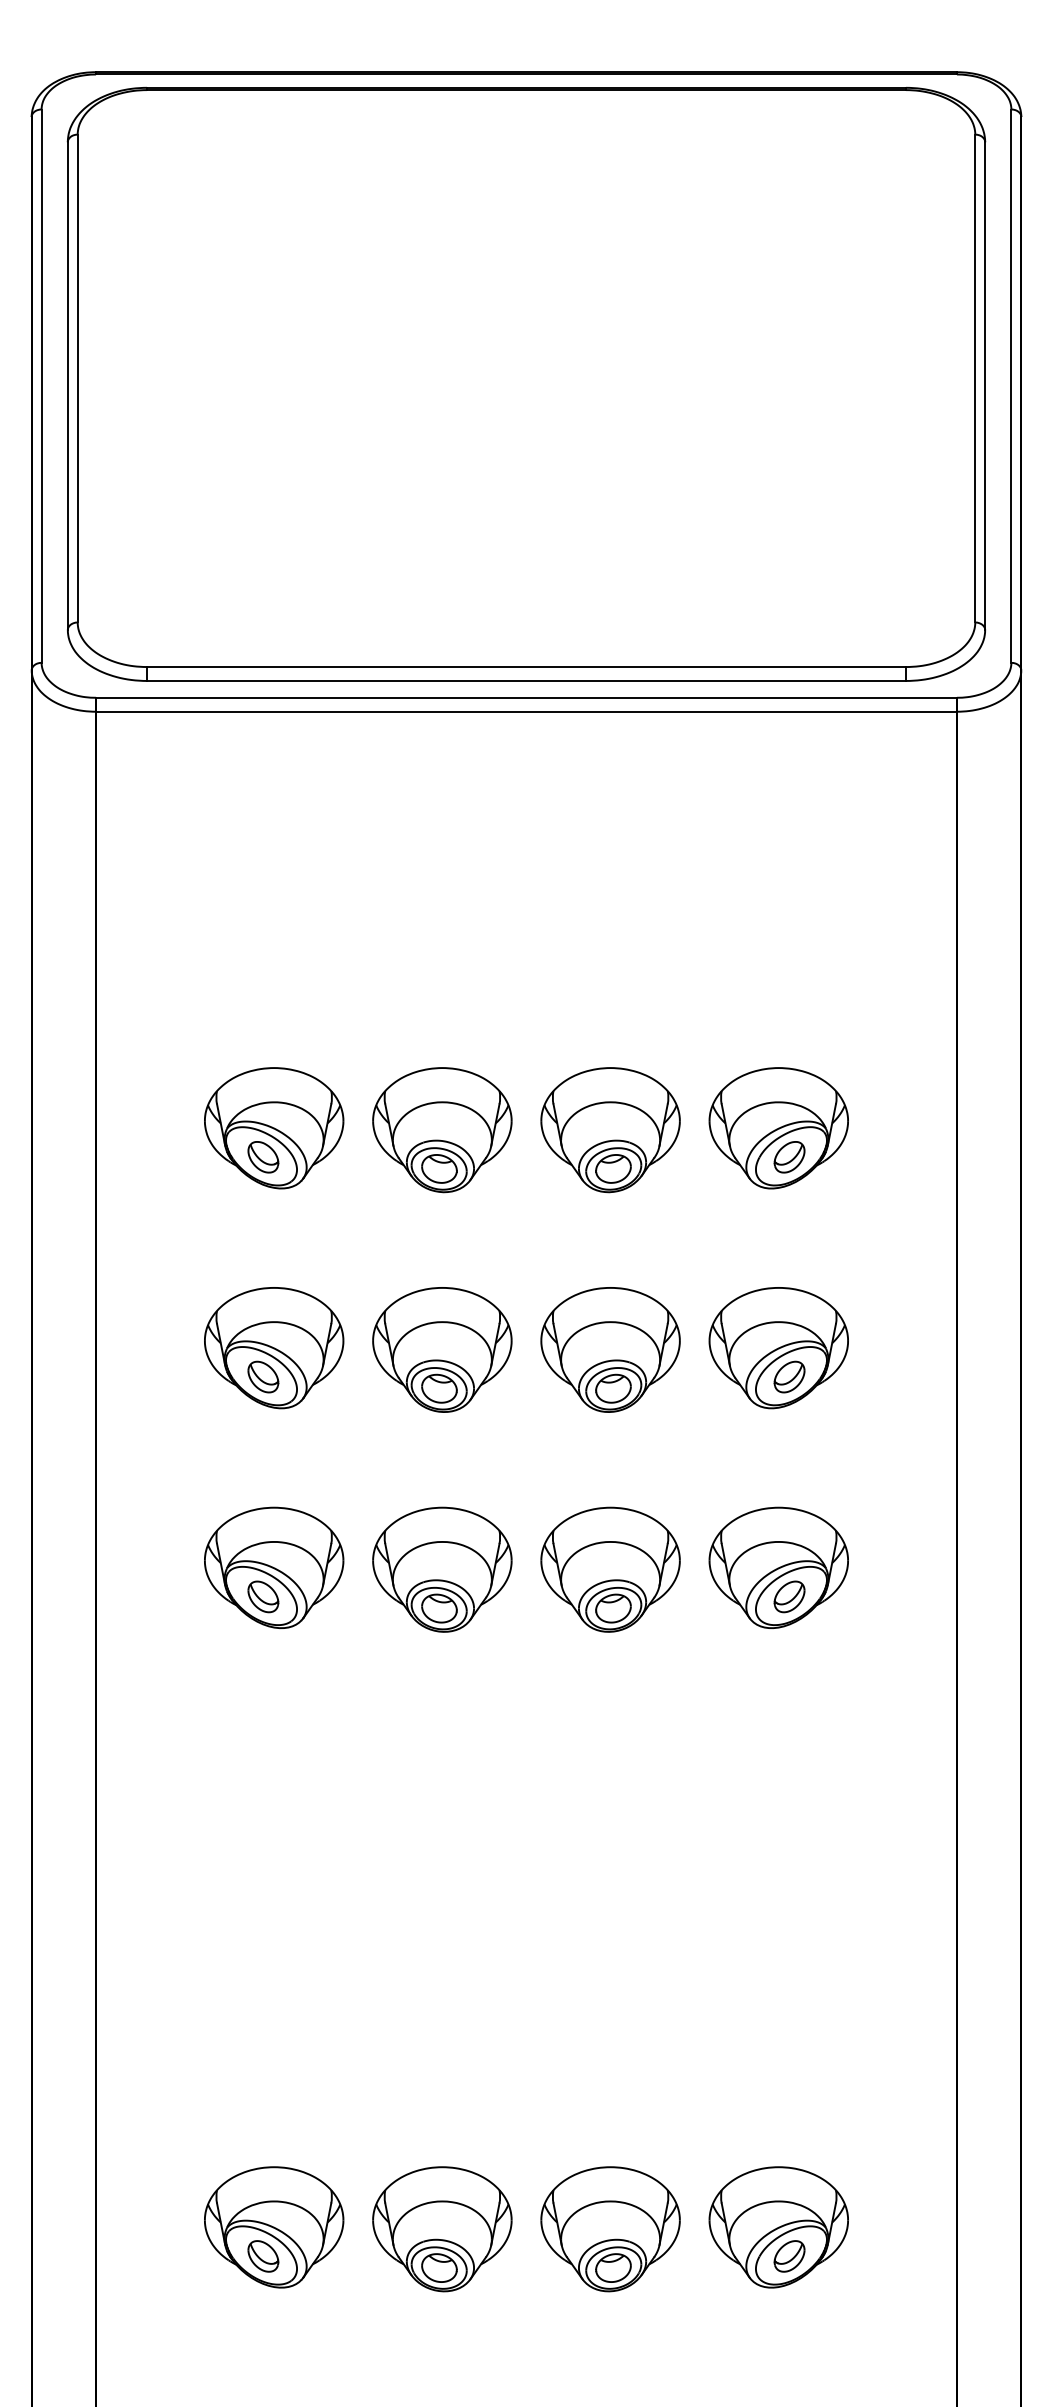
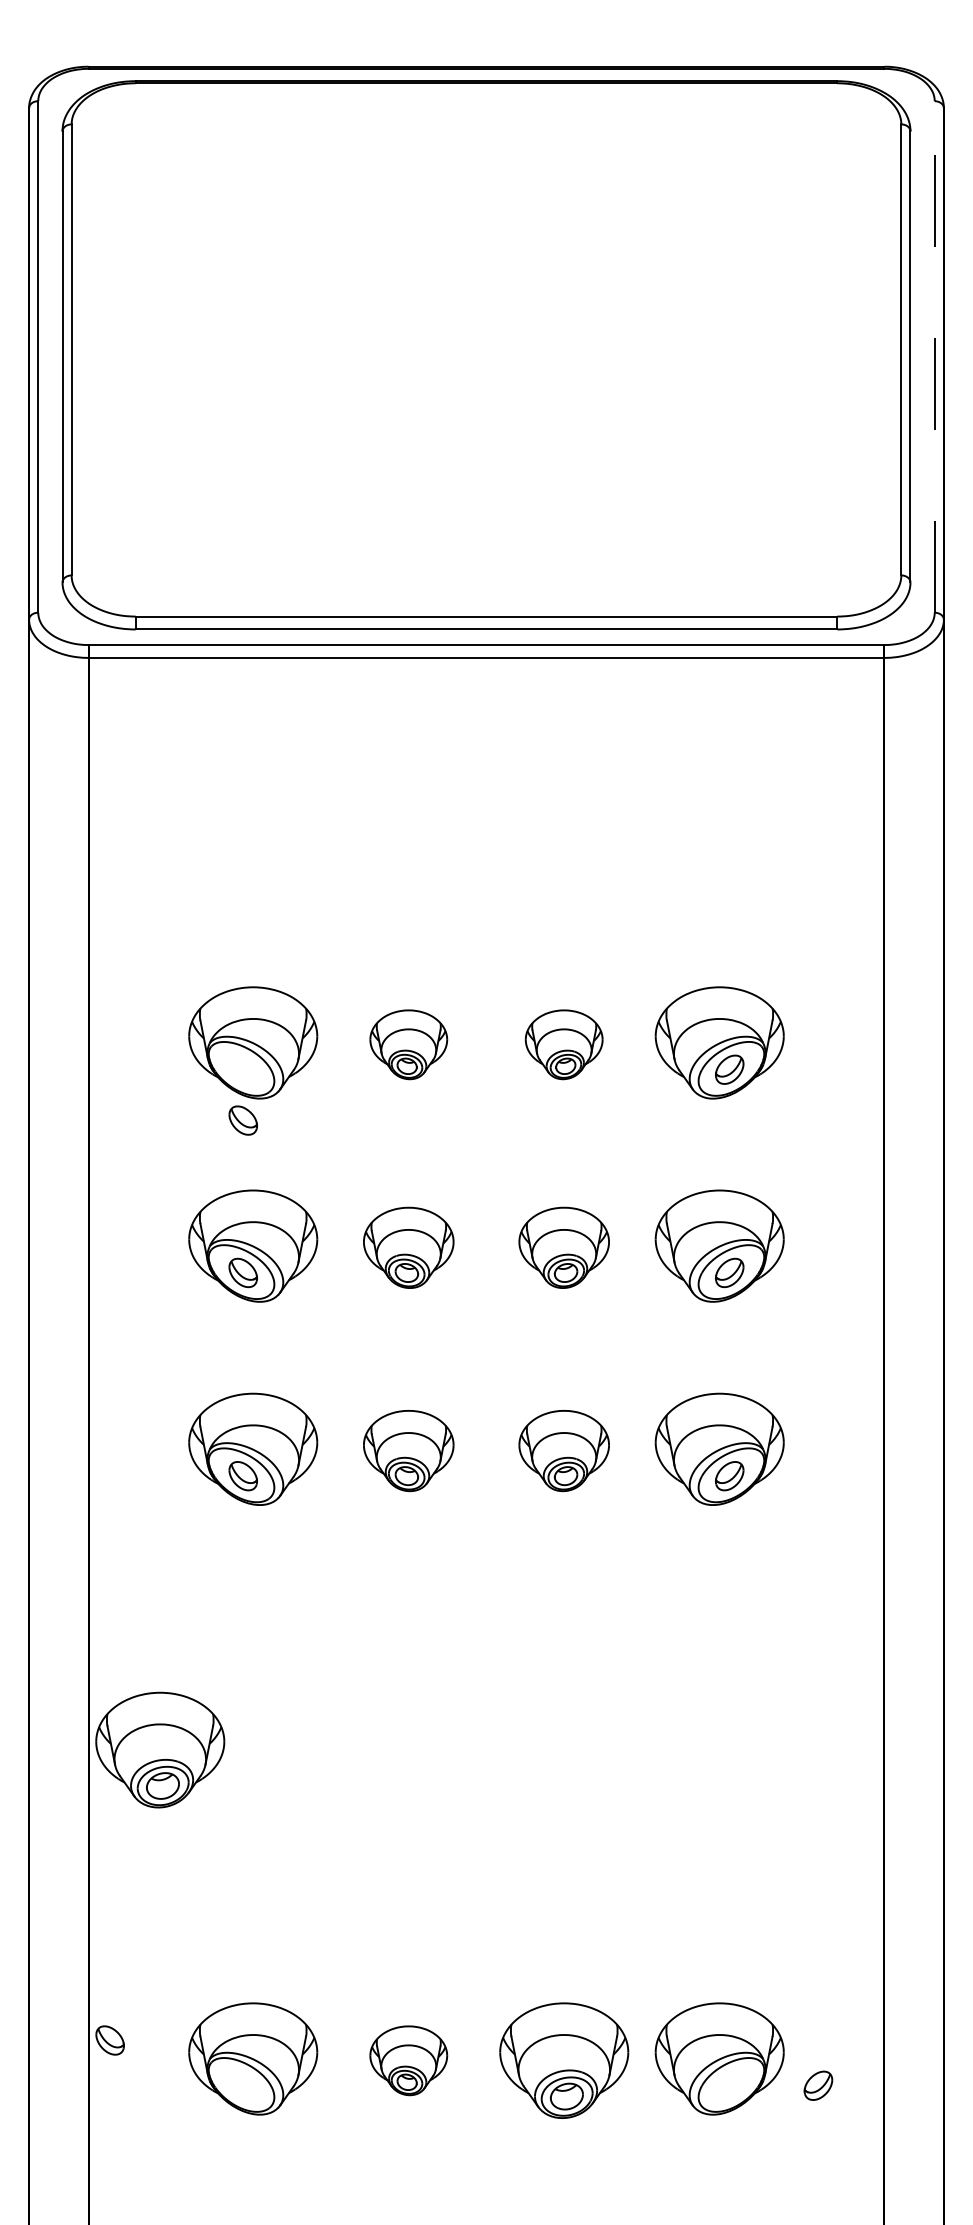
line: (1011, 386) -> (934, 357), solid -> dashed
part: (442, 1130) -> (408, 1045), size x0.6
part: (610, 1130) -> (564, 1045), size x0.6
part: (263, 1157) -> (243, 1120), moved
part: (442, 1349) -> (408, 1247), size x0.7
part: (610, 1349) -> (564, 1247), size x0.7
part: (442, 1569) -> (408, 1450), size x0.7
part: (610, 1569) -> (564, 1450), size x0.7
part: (173, 1893) -> (160, 1750), added
part: (442, 2229) -> (408, 2060), size x0.6
part: (263, 2256) -> (110, 2040), moved
part: (789, 2256) -> (818, 2085), moved

